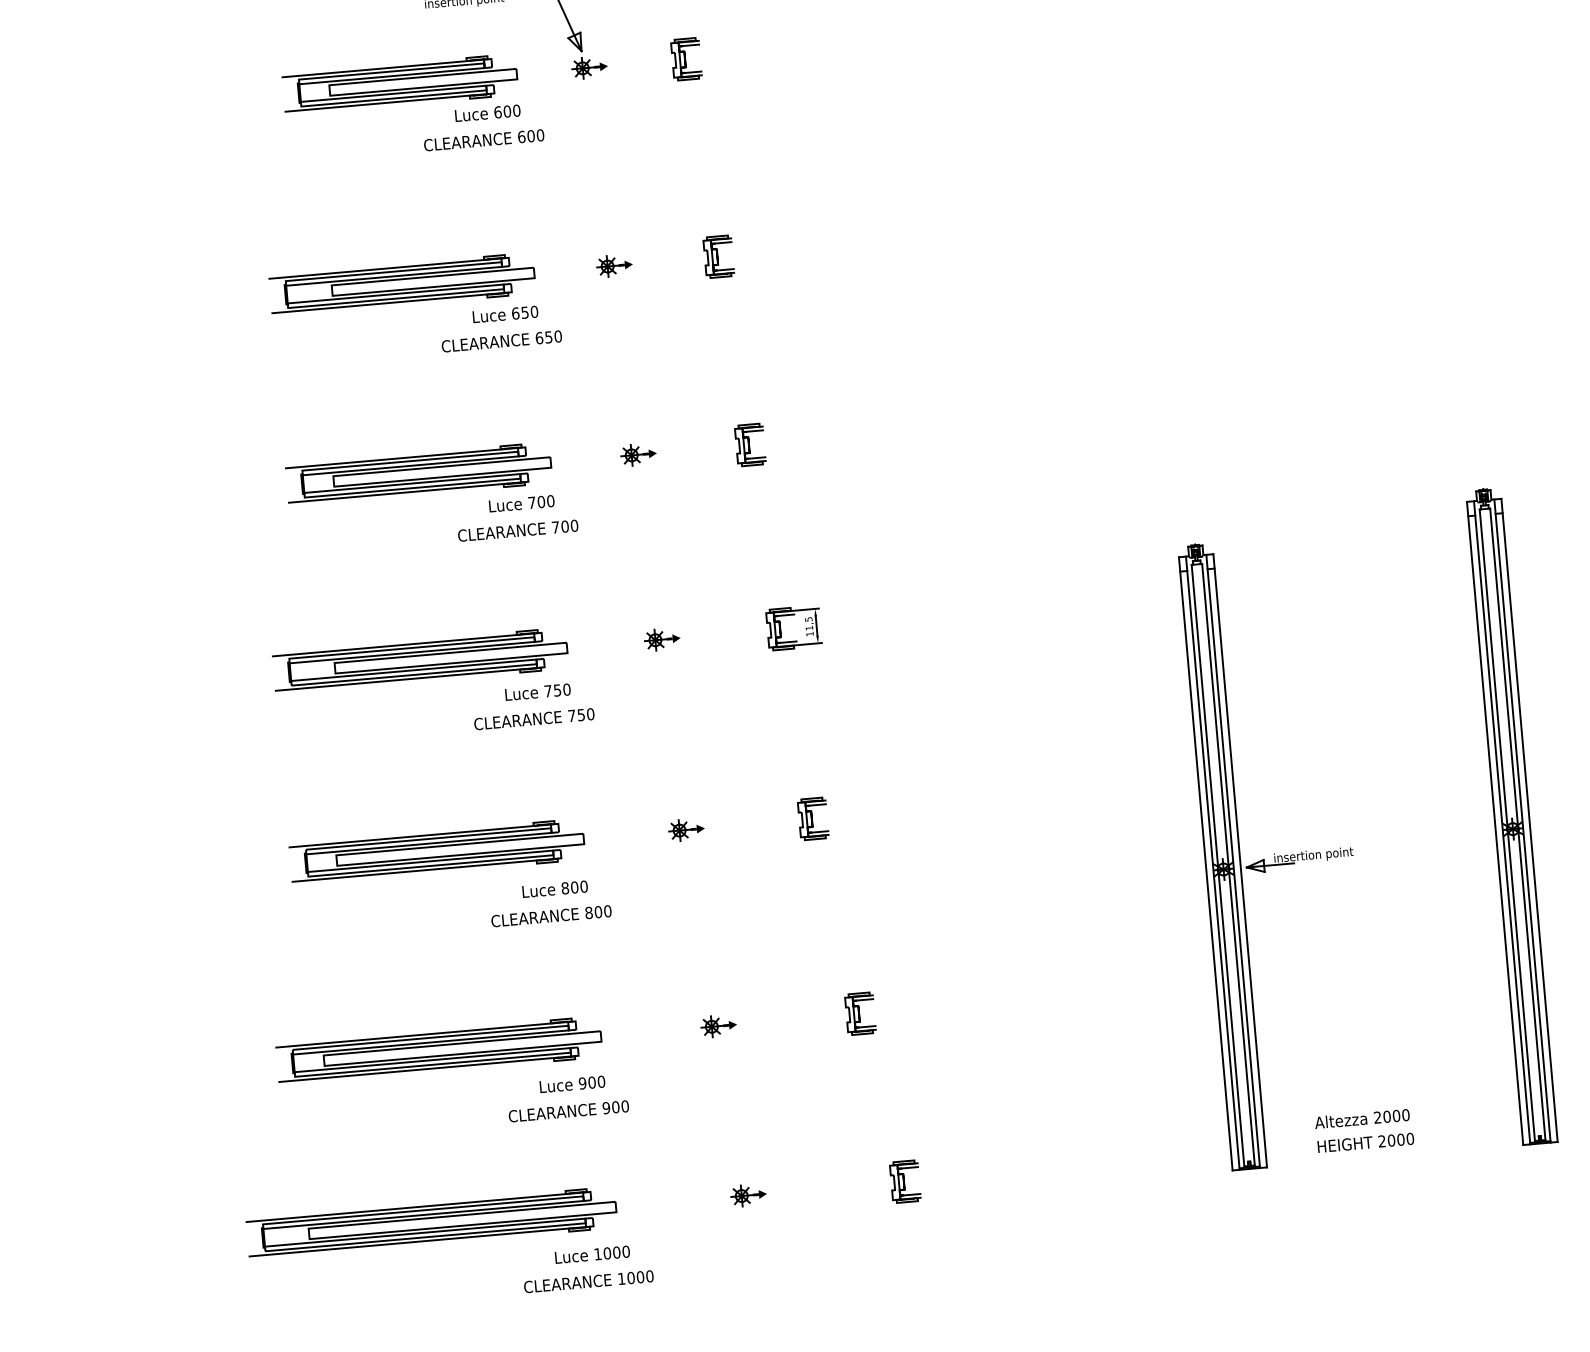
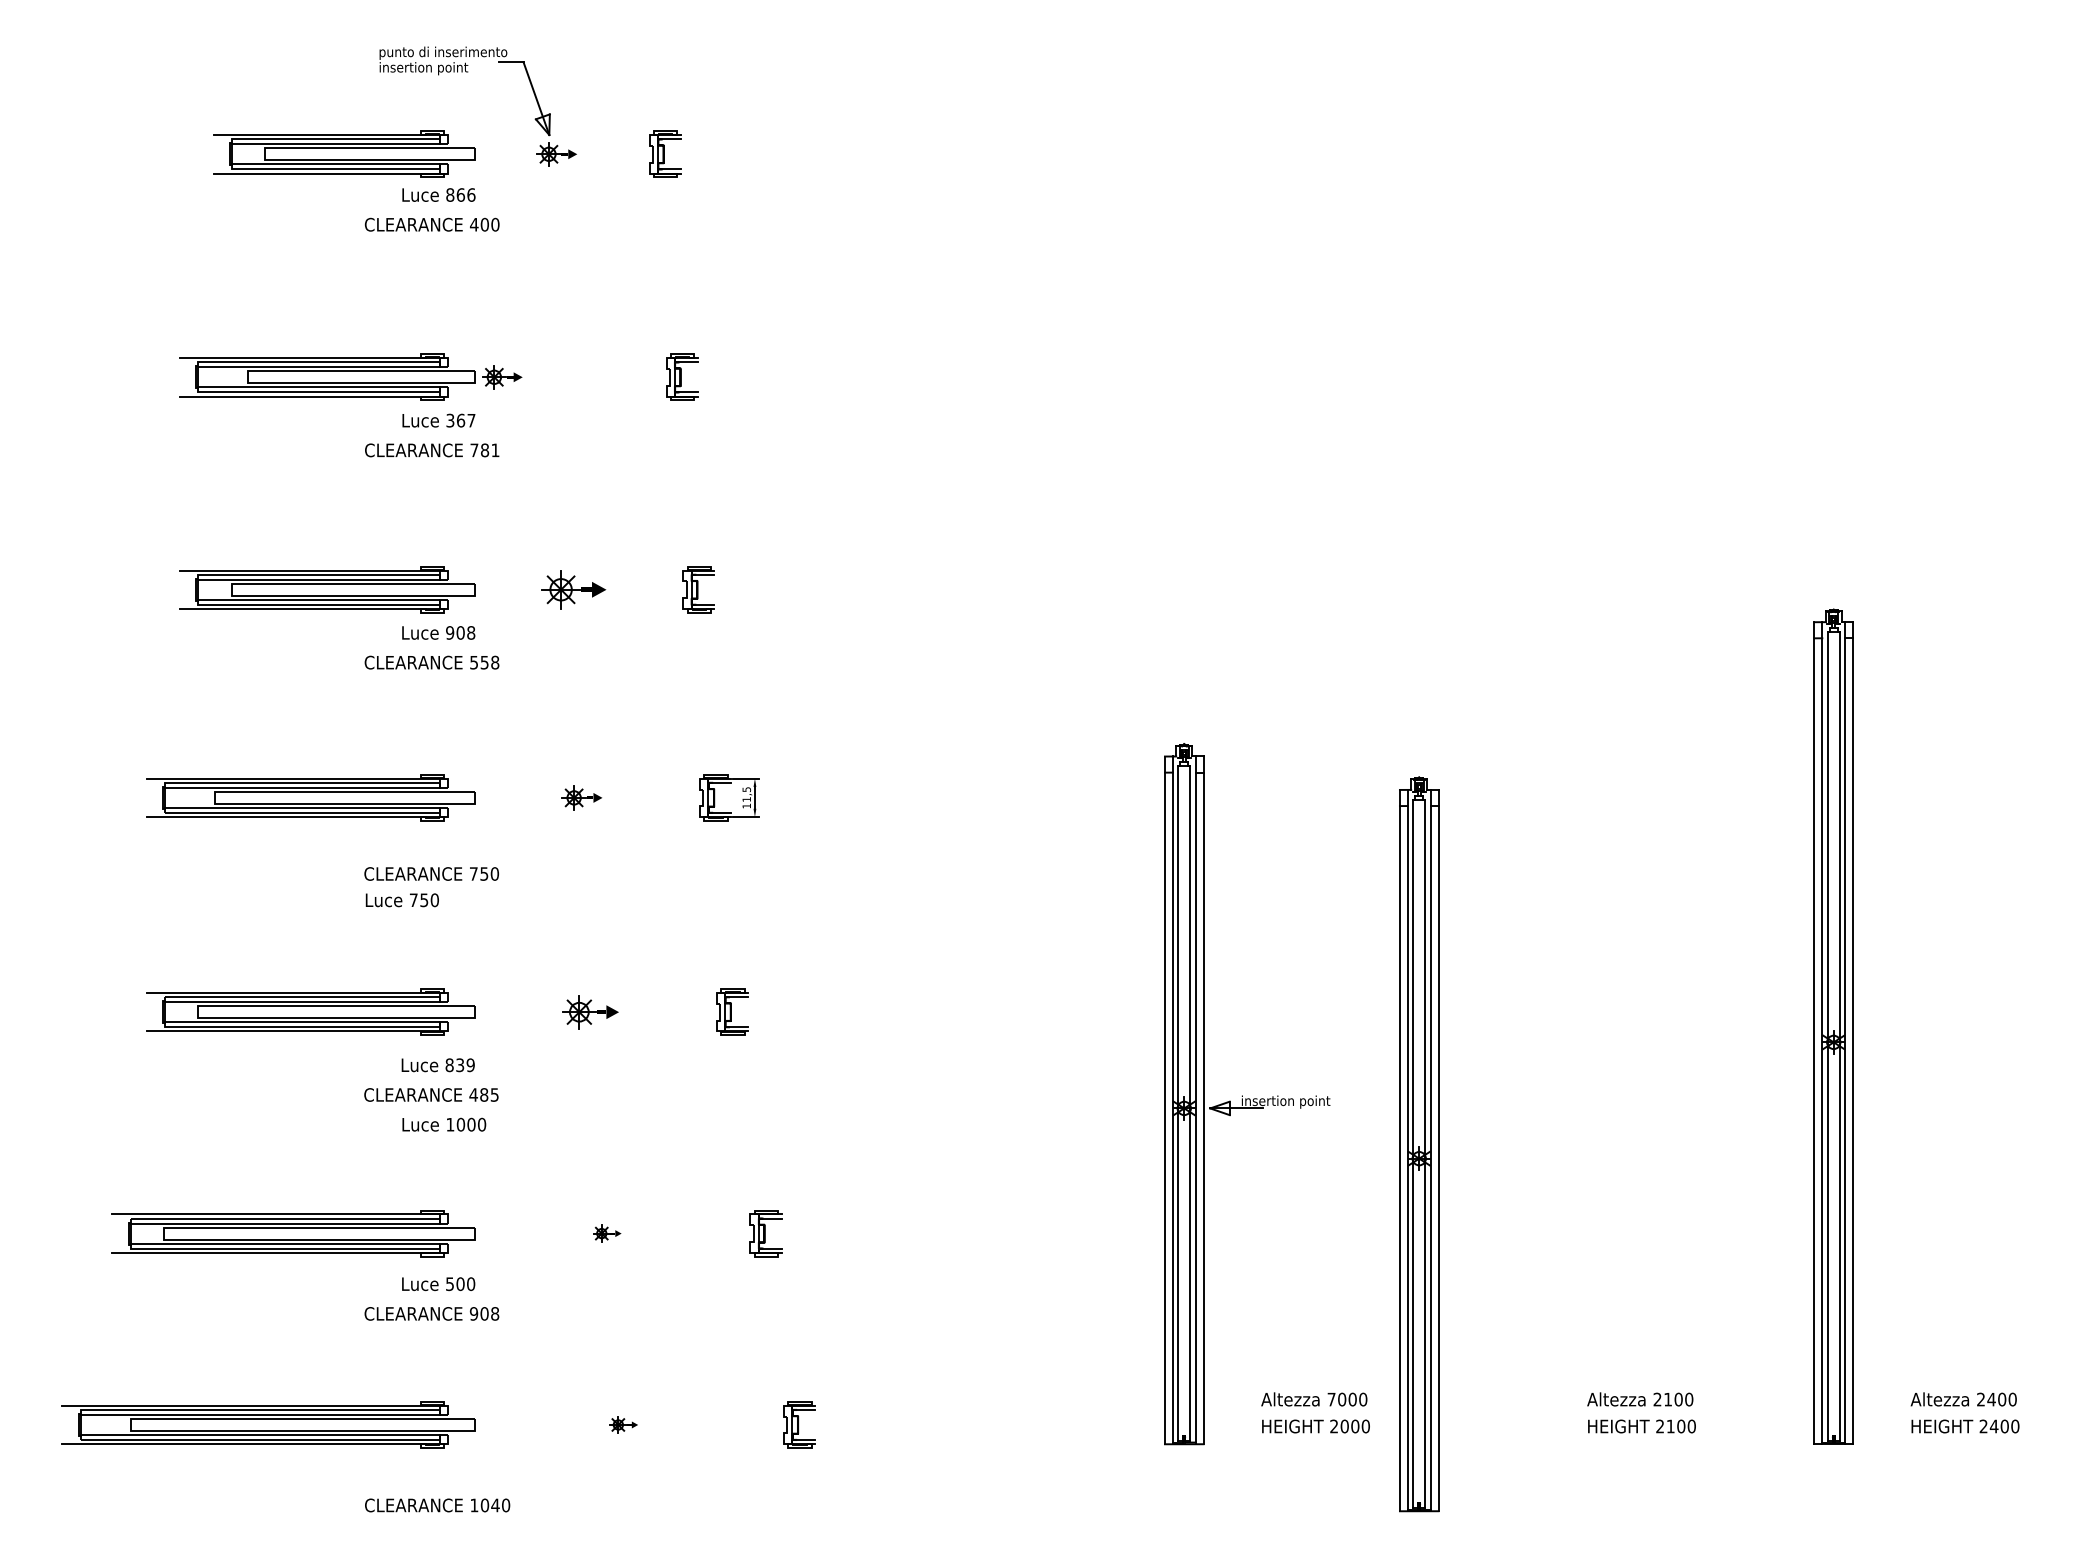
text: (507, 111) -> (460, 194), 600 -> 866
text: (521, 136) -> (474, 224), 600 -> 400
part: (614, 266) -> (502, 377), moved
text: (524, 312) -> (460, 420), 650 -> 367
text: (548, 337) -> (484, 450), 650 -> 781
part: (638, 454) -> (573, 589), size x1.6
text: (541, 501) -> (460, 632), 700 -> 908
text: (564, 526) -> (484, 662), 700 -> 558
text: (537, 692) -> (401, 900), moved
part: (1512, 816) -> (1419, 1144), moved
part: (686, 829) -> (590, 1011), size x1.4
text: (579, 887) -> (465, 1065), 800 -> 839
text: (597, 911) -> (483, 1094), 800 -> 485
part: (719, 1026) -> (607, 1233), size x0.7
text: (582, 1082) -> (449, 1283), 900 -> 500
text: (625, 1106) -> (495, 1313), 900 -> 908
text: (1377, 1117) -> (1331, 1399), 2000 -> 7000
part: (748, 1195) -> (623, 1424), size x0.7
text: (592, 1254) -> (444, 1124), moved
text: (640, 1277) -> (495, 1505), 1000 -> 1040

